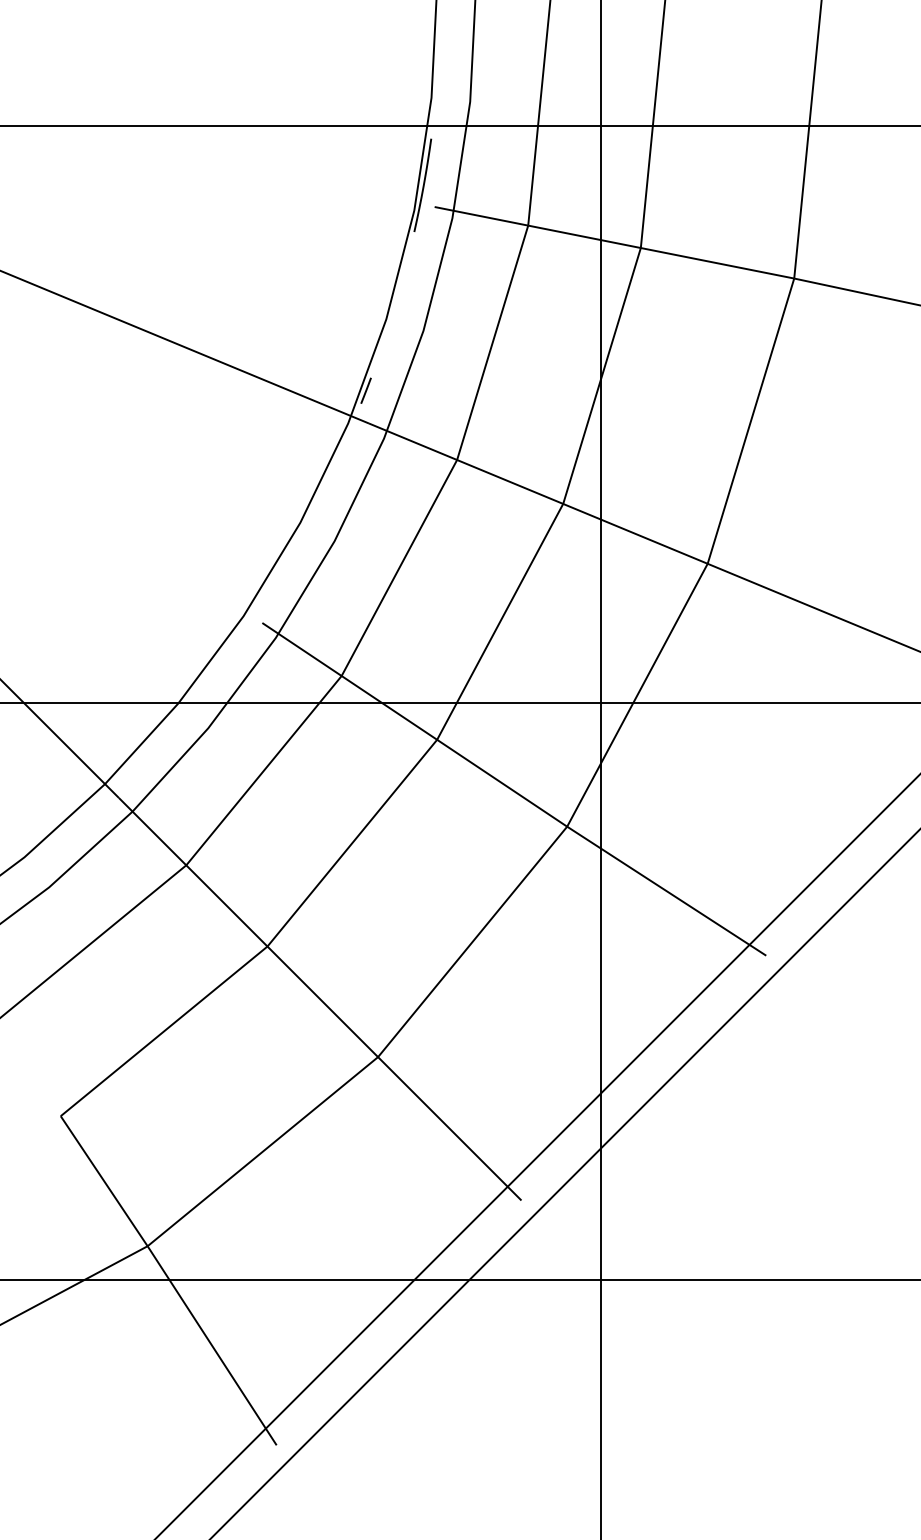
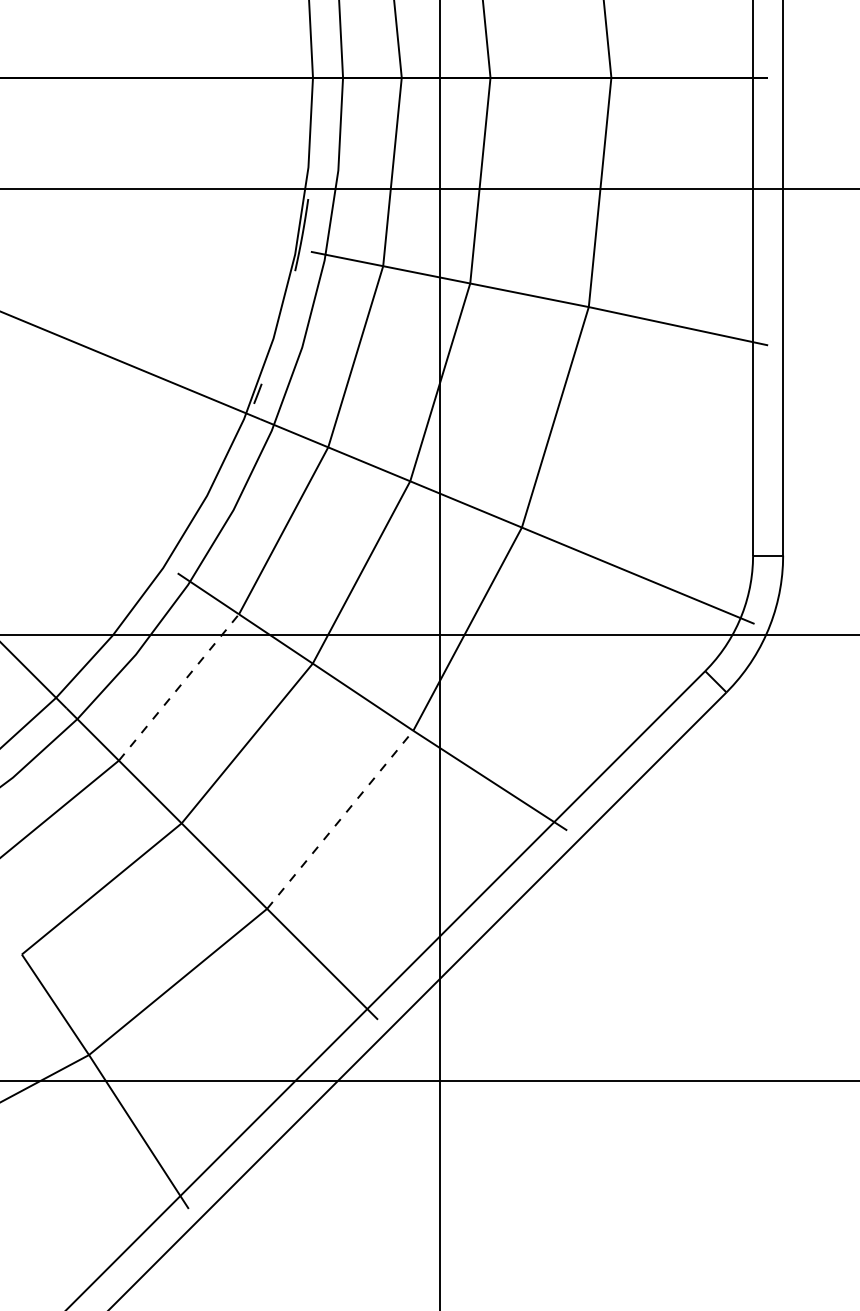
line: (263, 770) -> (178, 687), solid -> dashed
line: (472, 941) -> (340, 819), solid -> dashed

